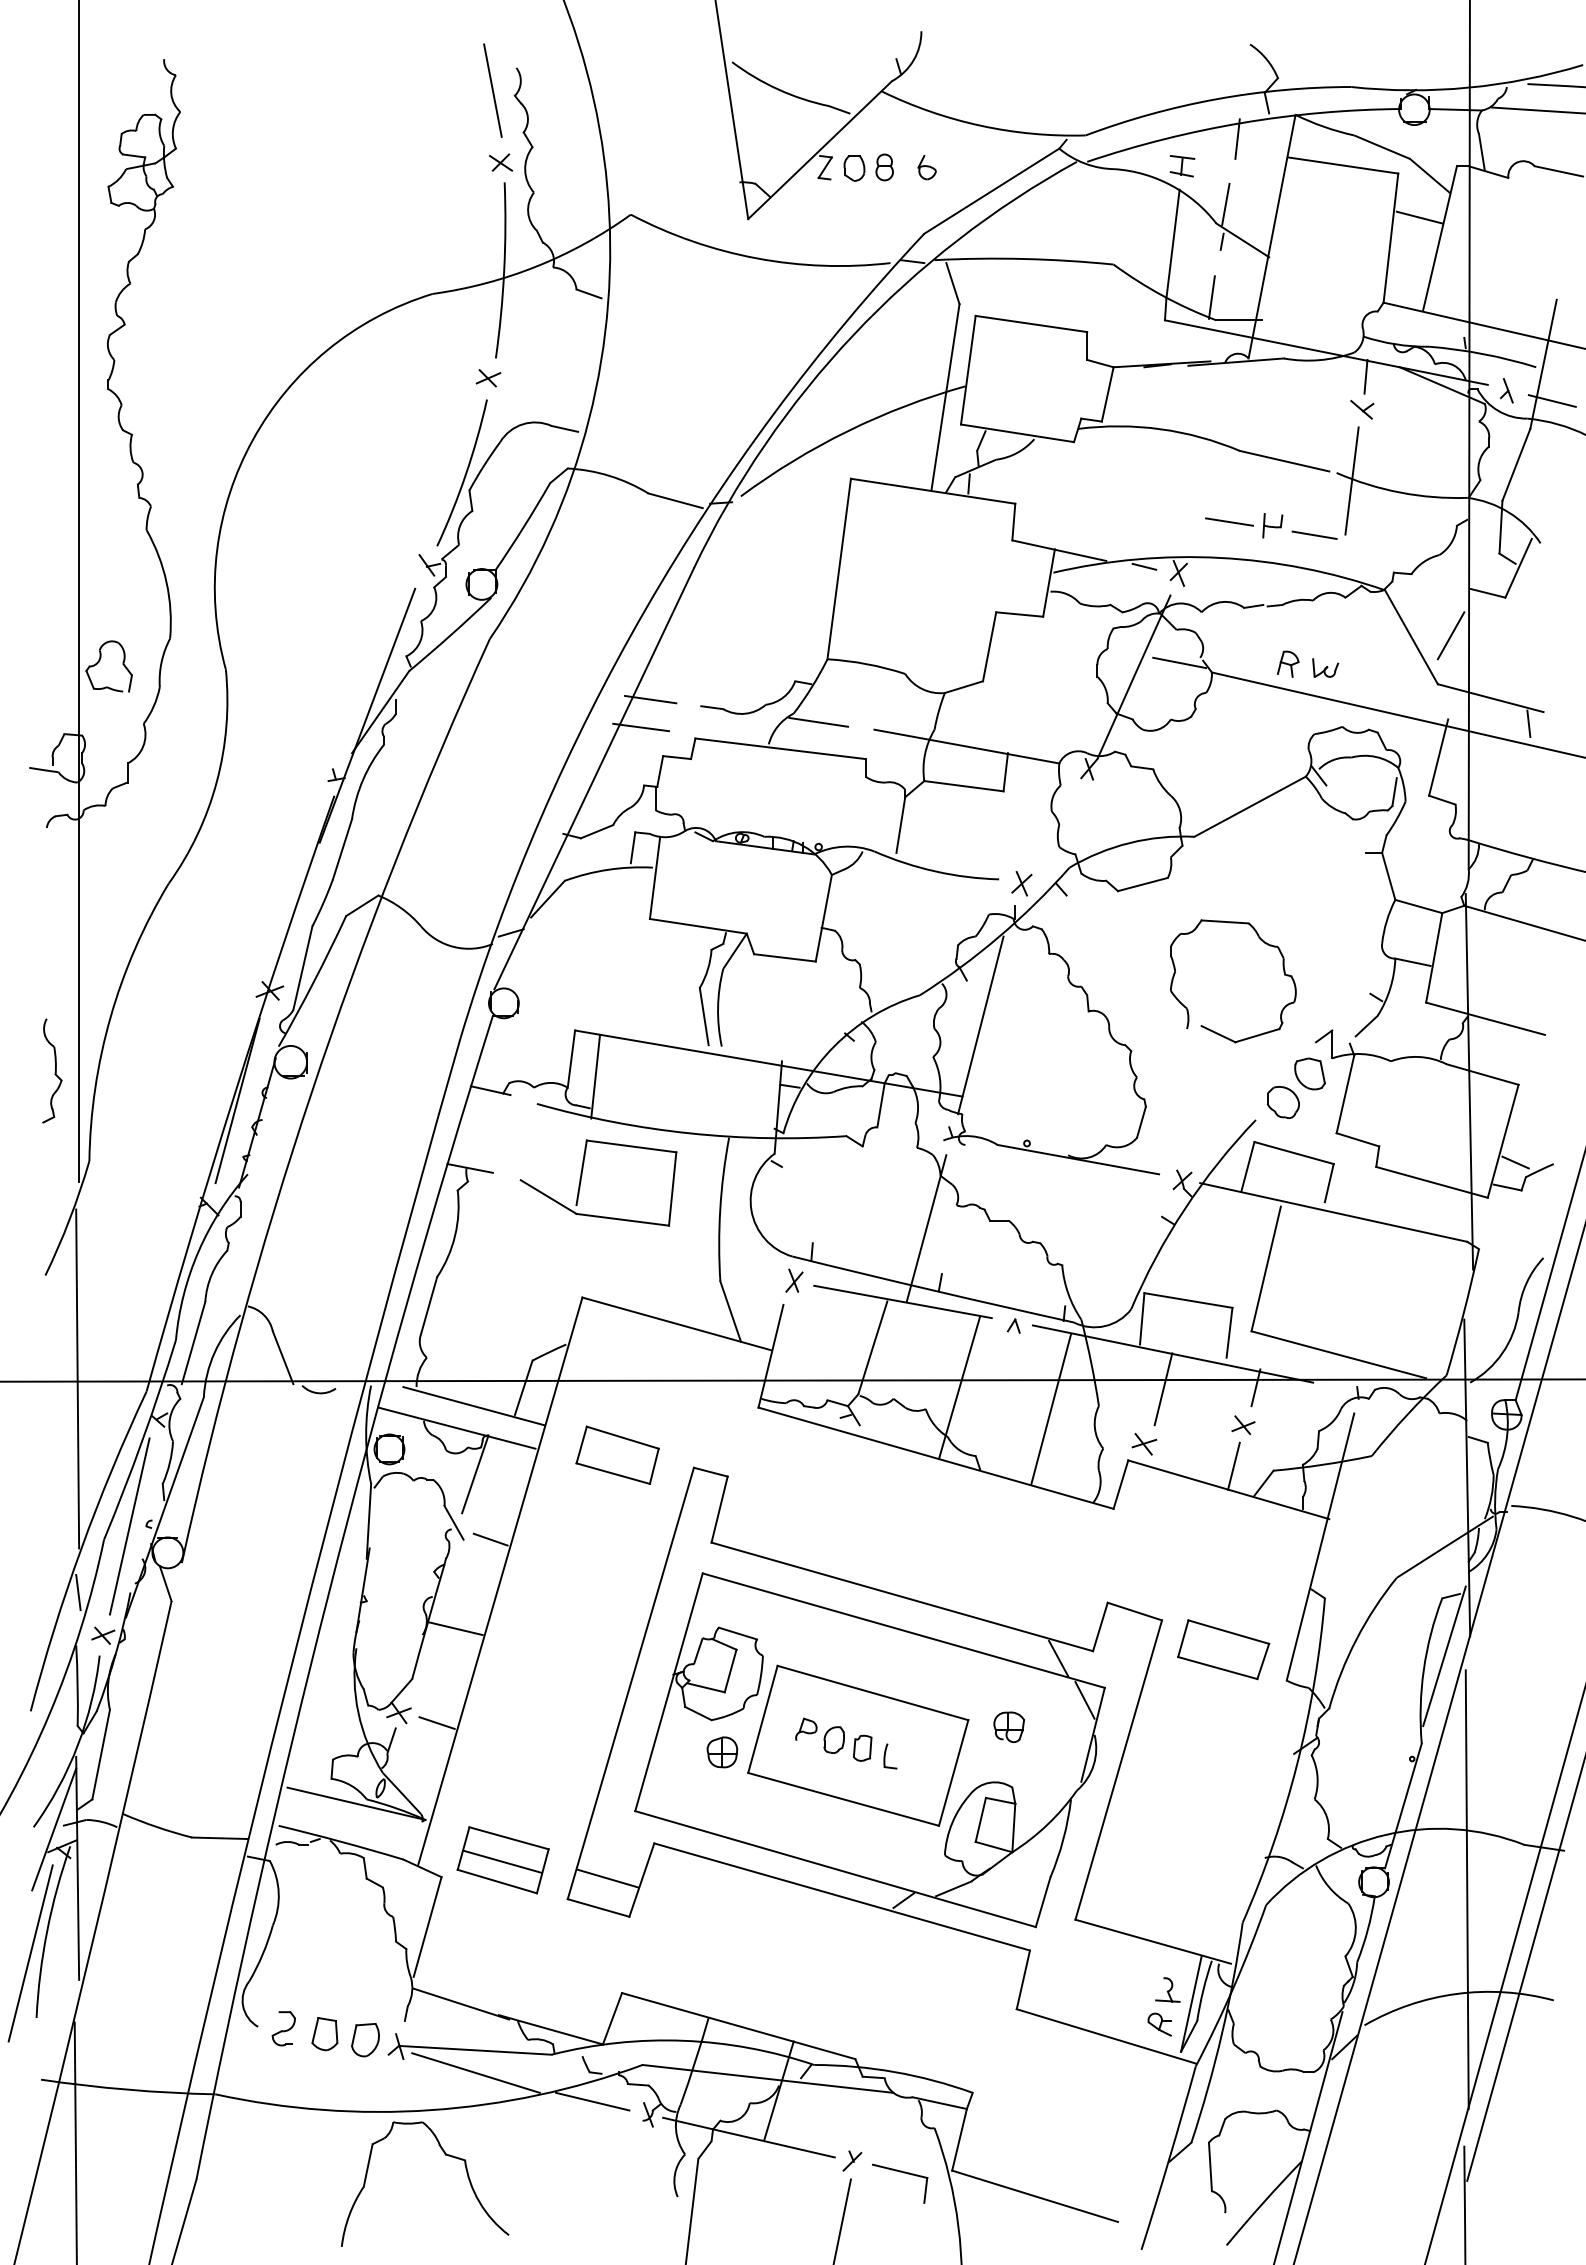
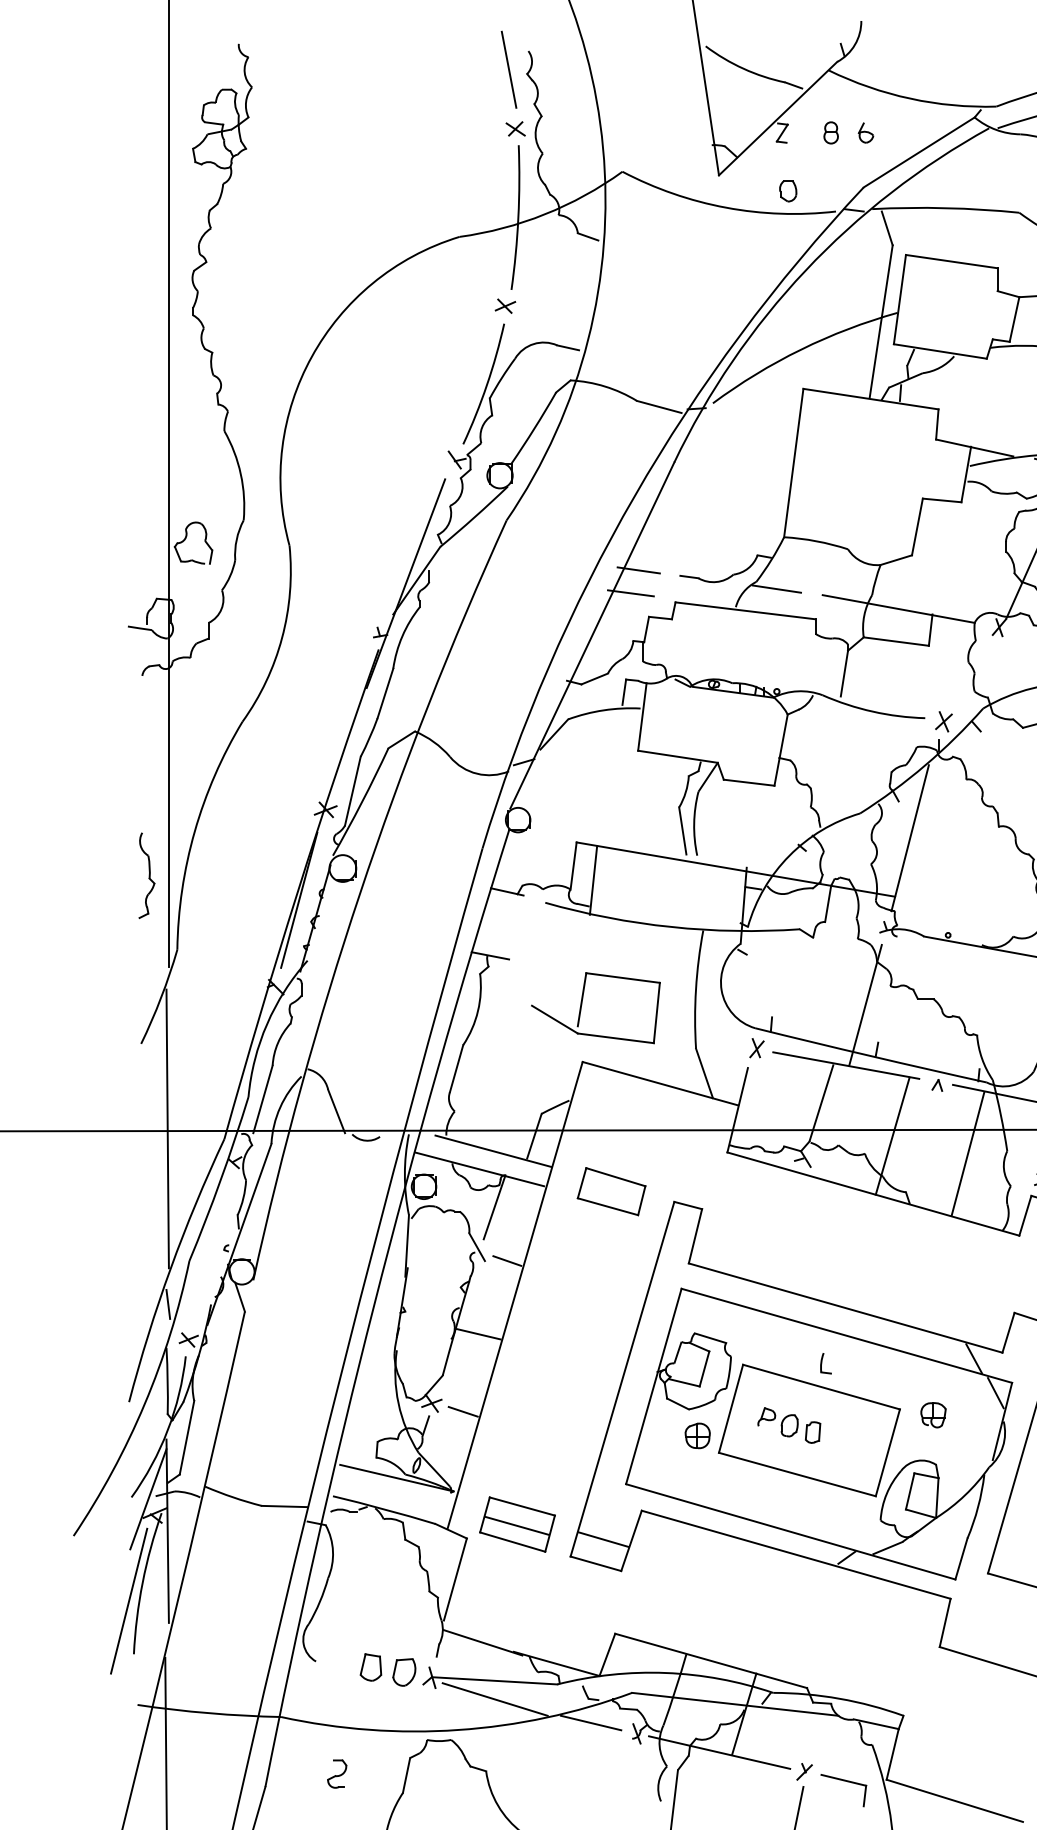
part: (854, 168) -> (788, 191), moved
part: (581, 1182) -> (581, 1007), moved
line: (129, 1526) -> (210, 1250), removed
part: (890, 1756) -> (826, 1363), moved
part: (283, 2028) -> (336, 1773), moved

